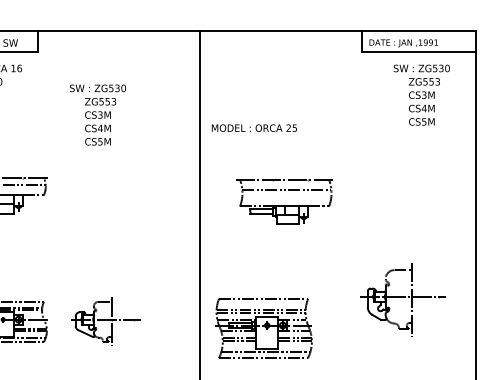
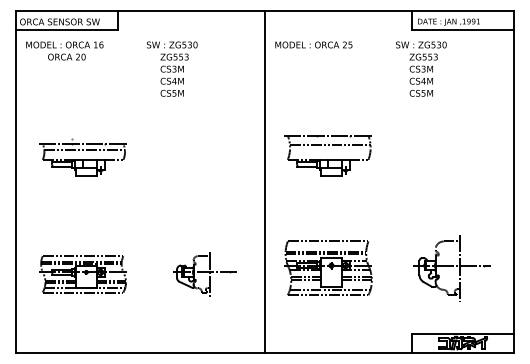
text: (421, 94) -> (421, 68), moved
text: (97, 114) -> (171, 68), moved
text: (254, 127) -> (313, 44), moved
part: (283, 201) -> (327, 155), moved
part: (403, 299) -> (451, 268), moved
part: (105, 322) -> (204, 274), moved
part: (263, 327) -> (328, 267), moved

